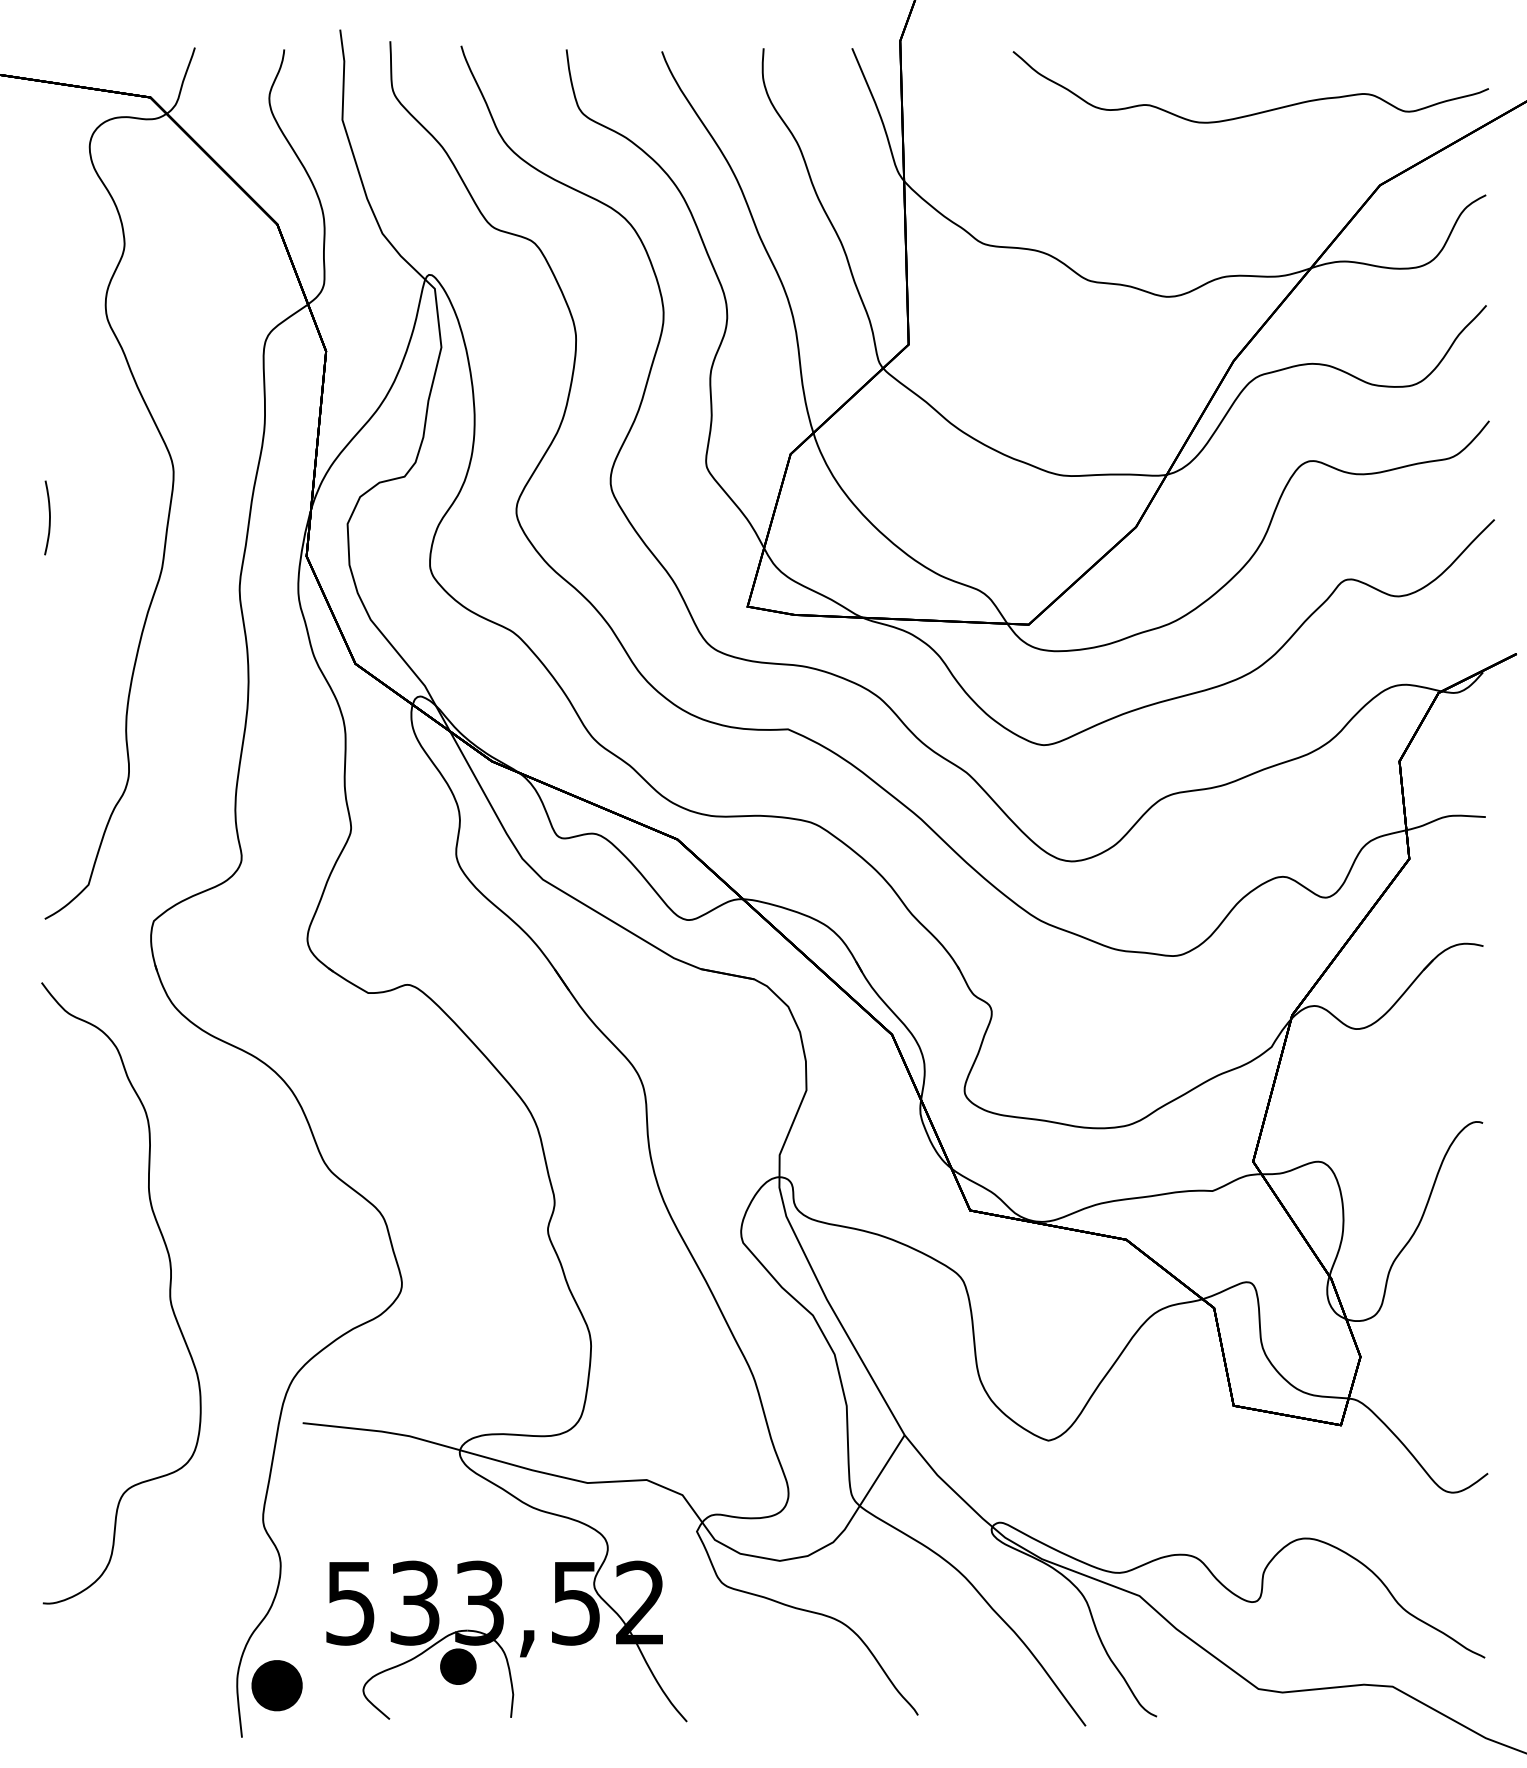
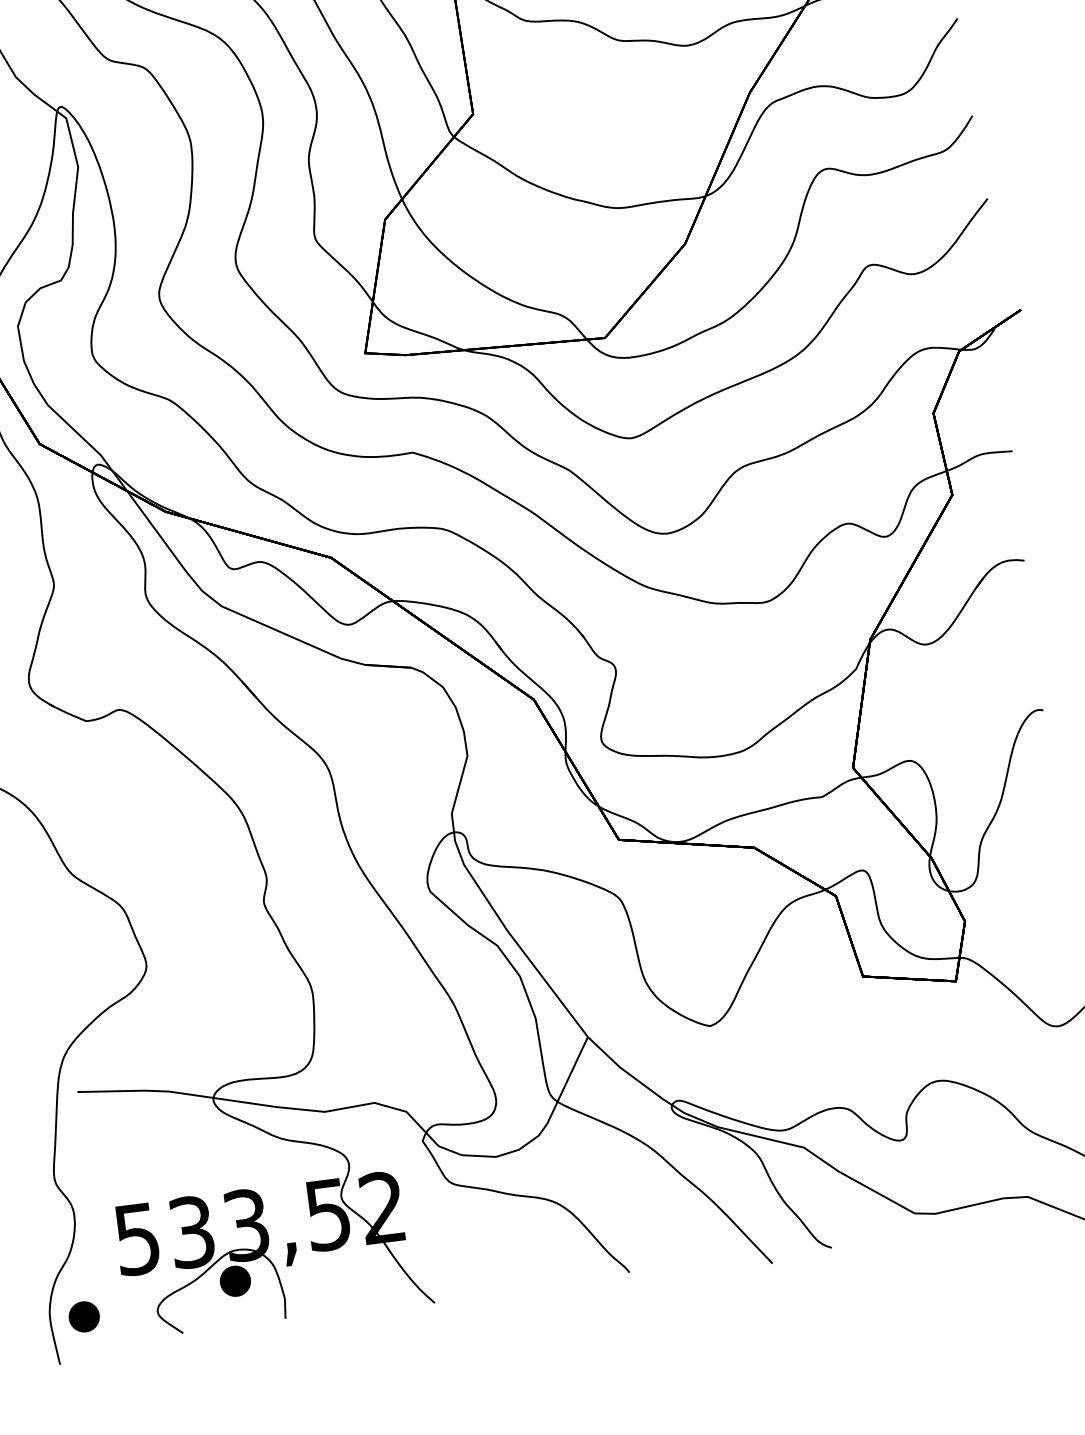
part: (277, 1685) -> (84, 1316), size x0.71

